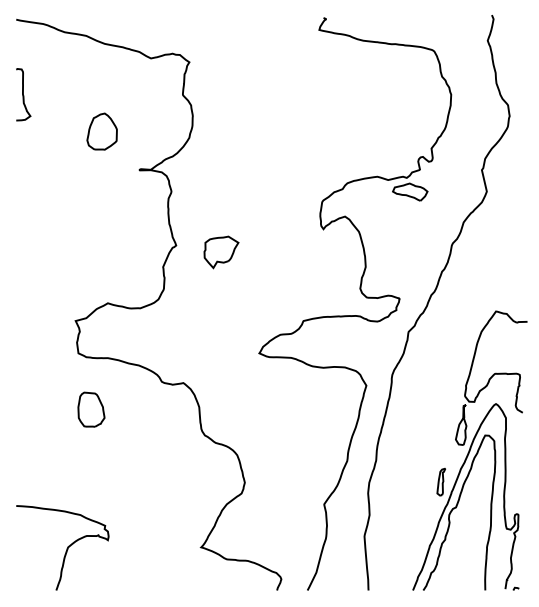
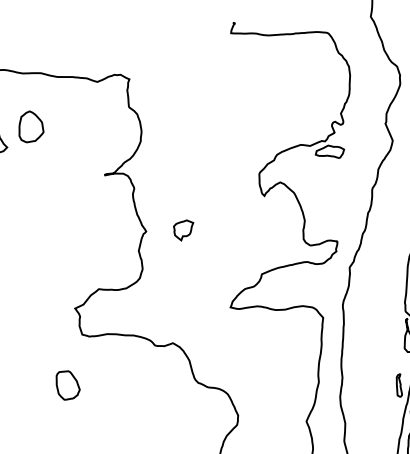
part: (101, 131) -> (29, 126), moved
part: (221, 252) -> (184, 230), size x0.71
part: (91, 409) -> (67, 384), moved

